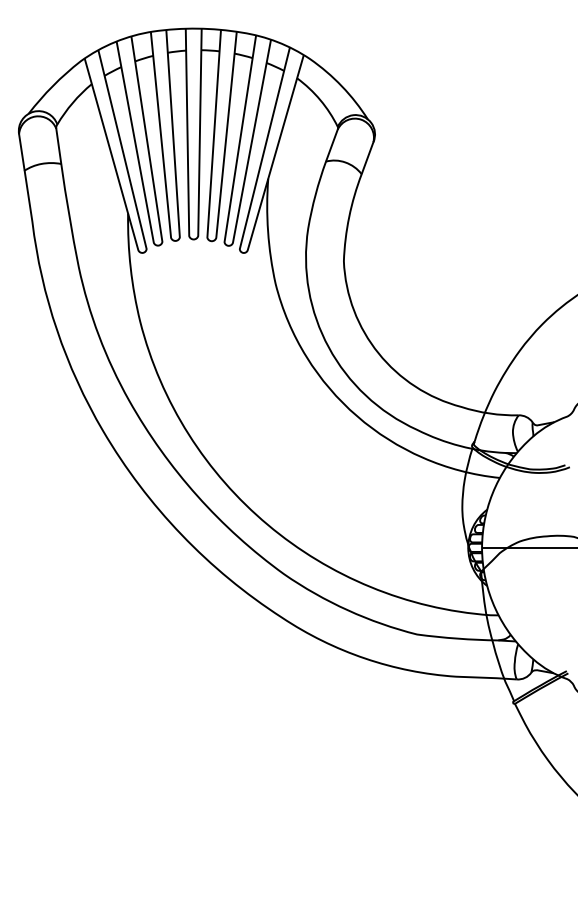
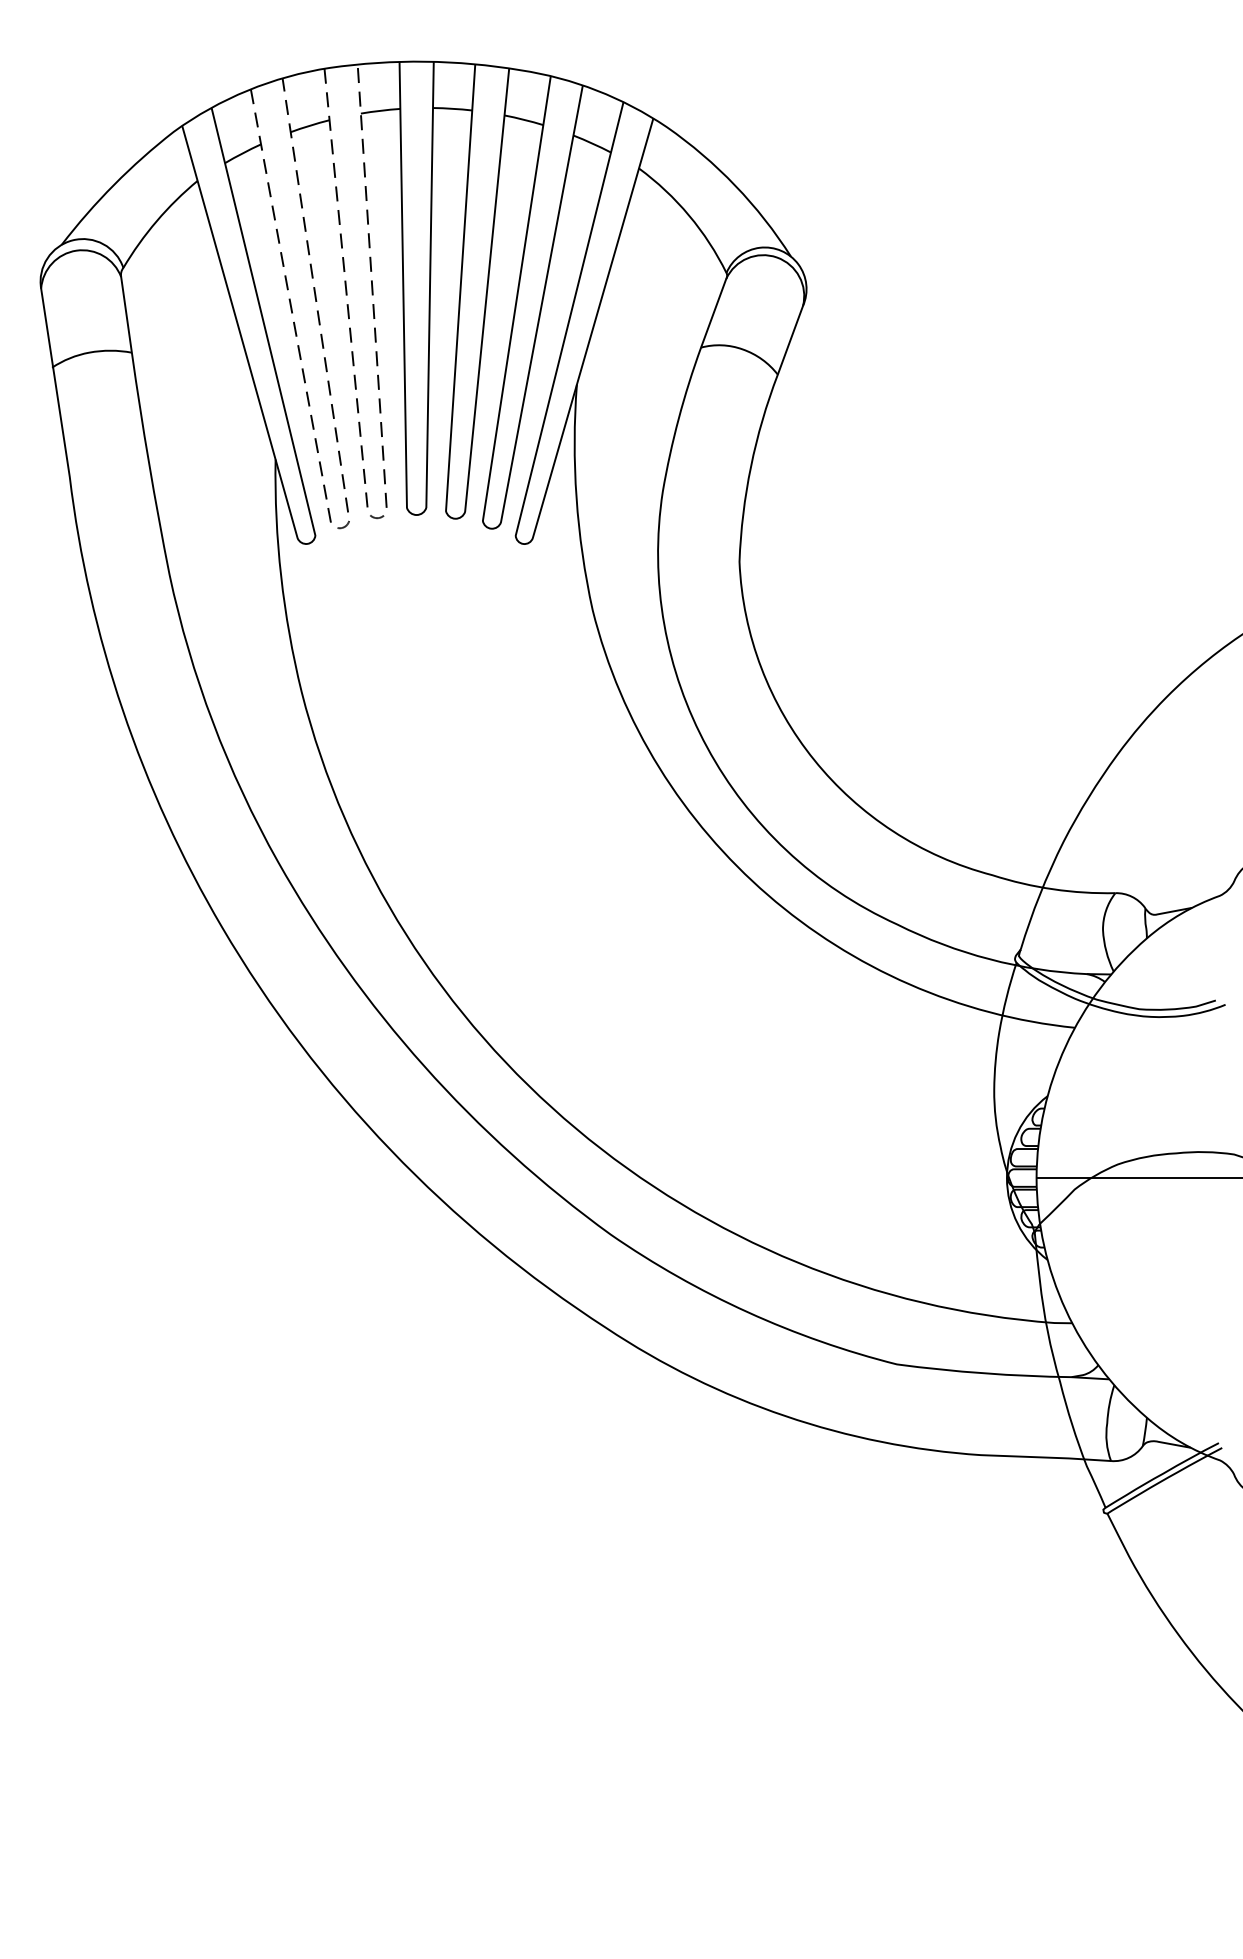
line: (175, 240) -> (377, 517), solid -> dashed
line: (159, 245) -> (343, 527), solid -> dashed

